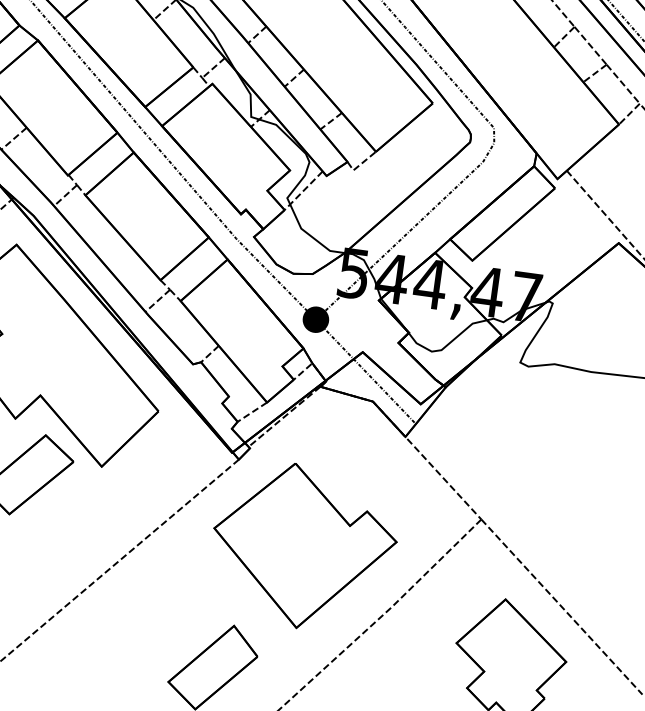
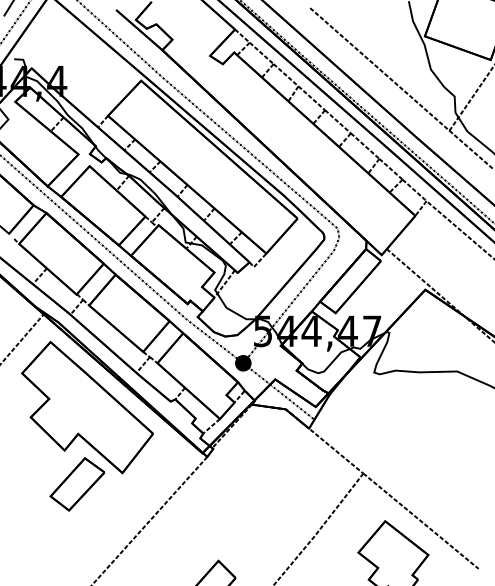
part: (302, 546) -> (254, 505), removed

